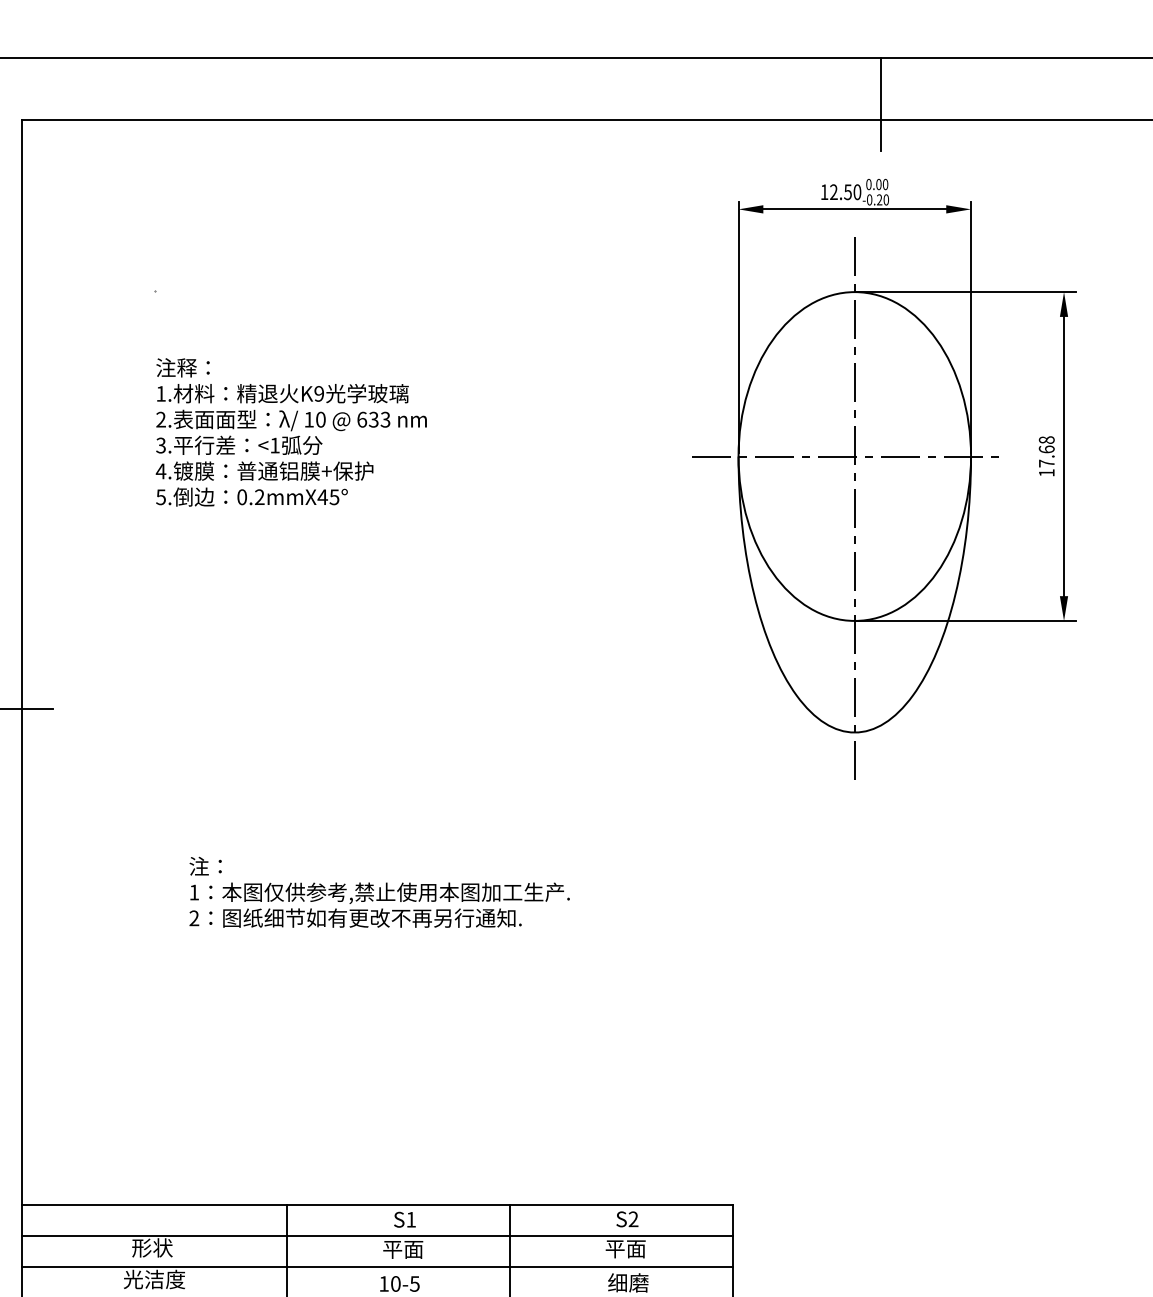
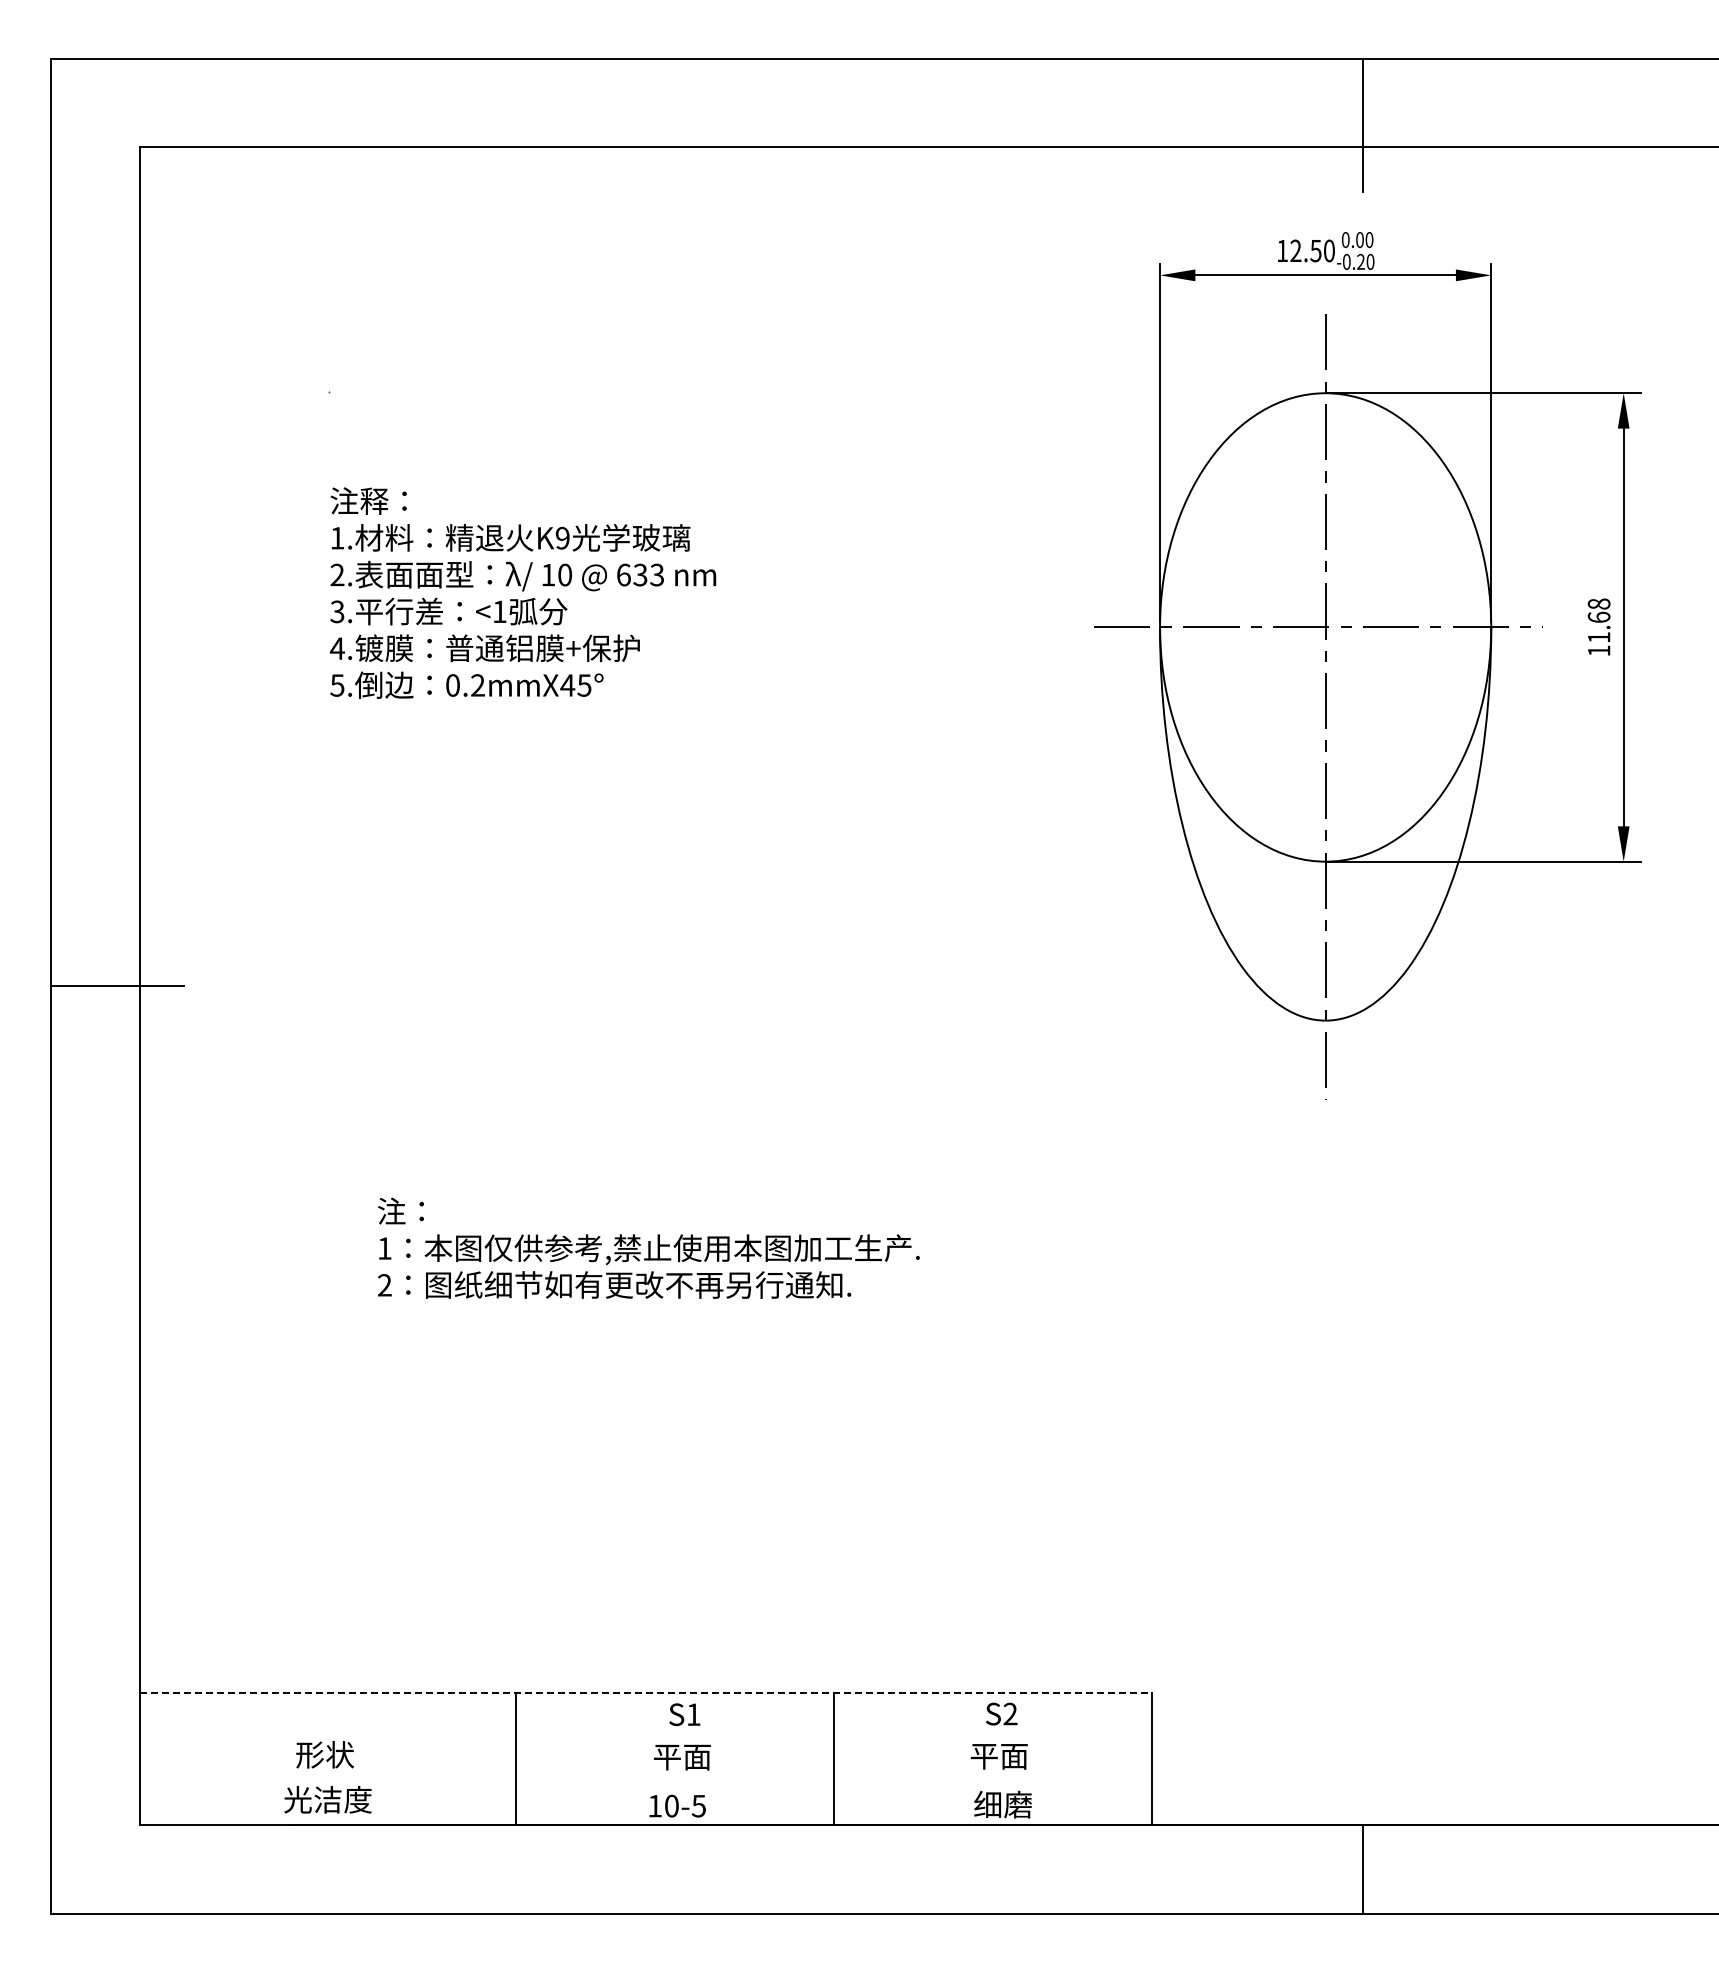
text: (1047, 463) -> (1599, 637), 17.68 -> 11.68
line: (378, 1204) -> (646, 1693), solid -> dashed
line: (377, 1235) -> (645, 1737), removed
line: (377, 1266) -> (645, 1781), removed

